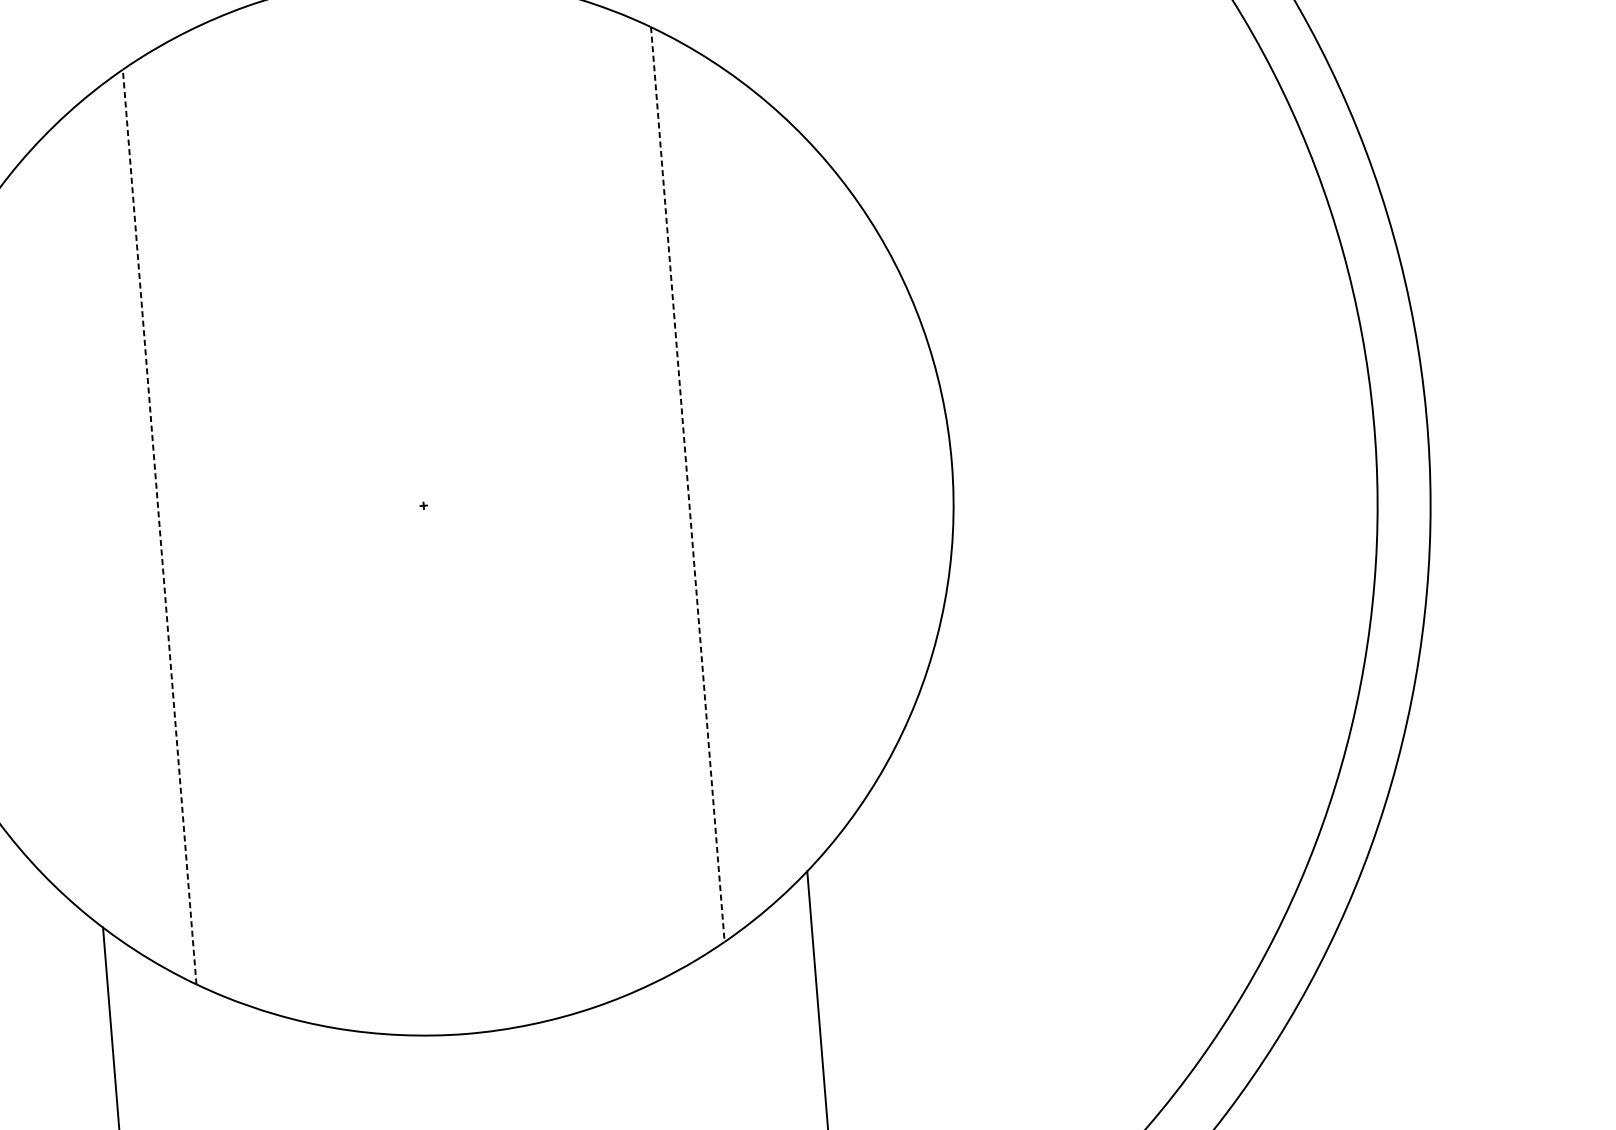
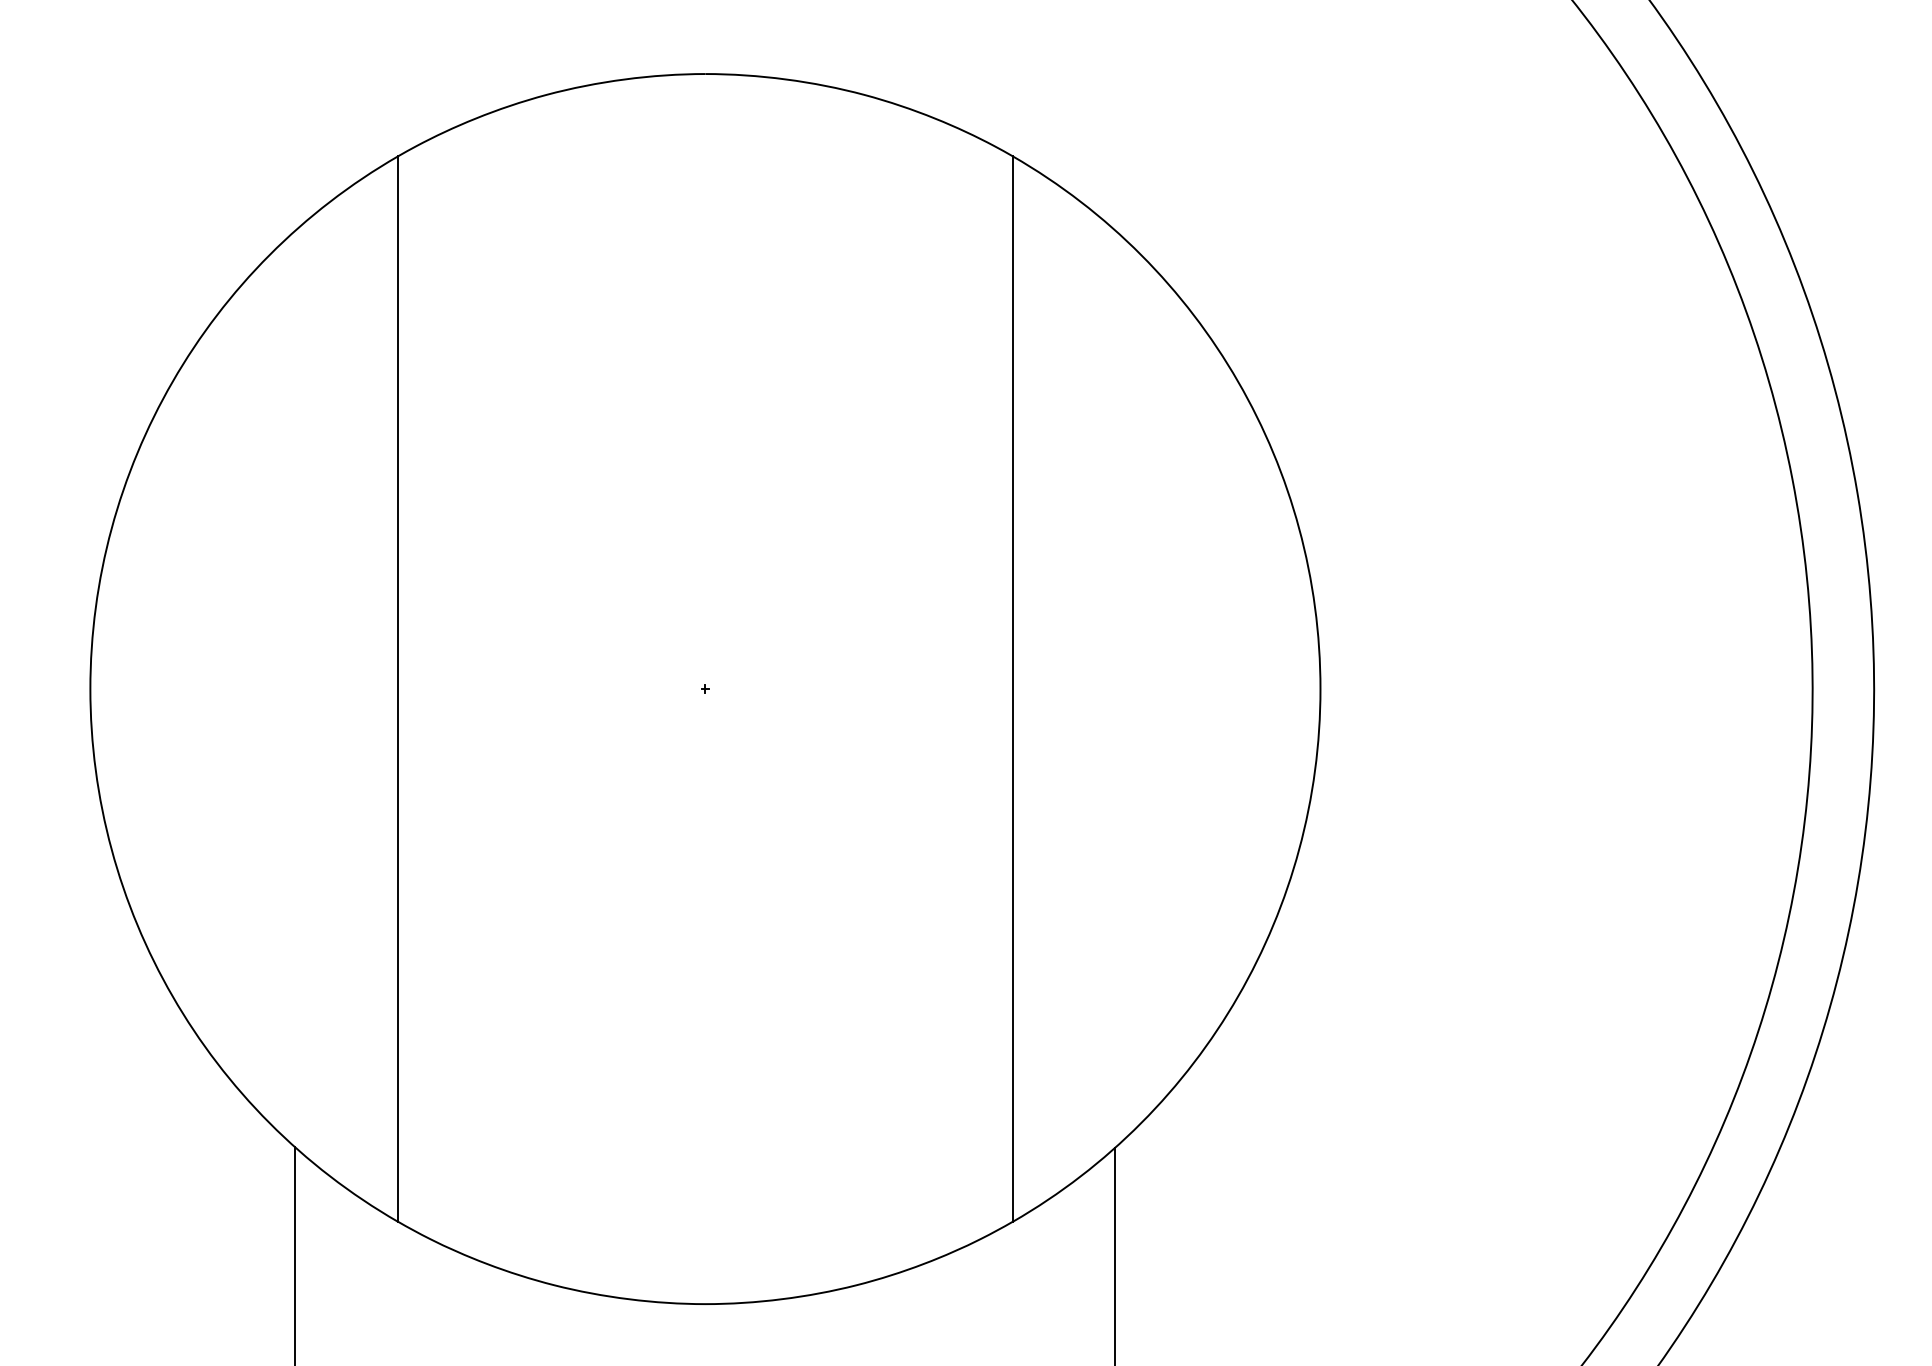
line: (687, 484) -> (1012, 689), dashed -> solid
line: (159, 527) -> (397, 689), dashed -> solid

